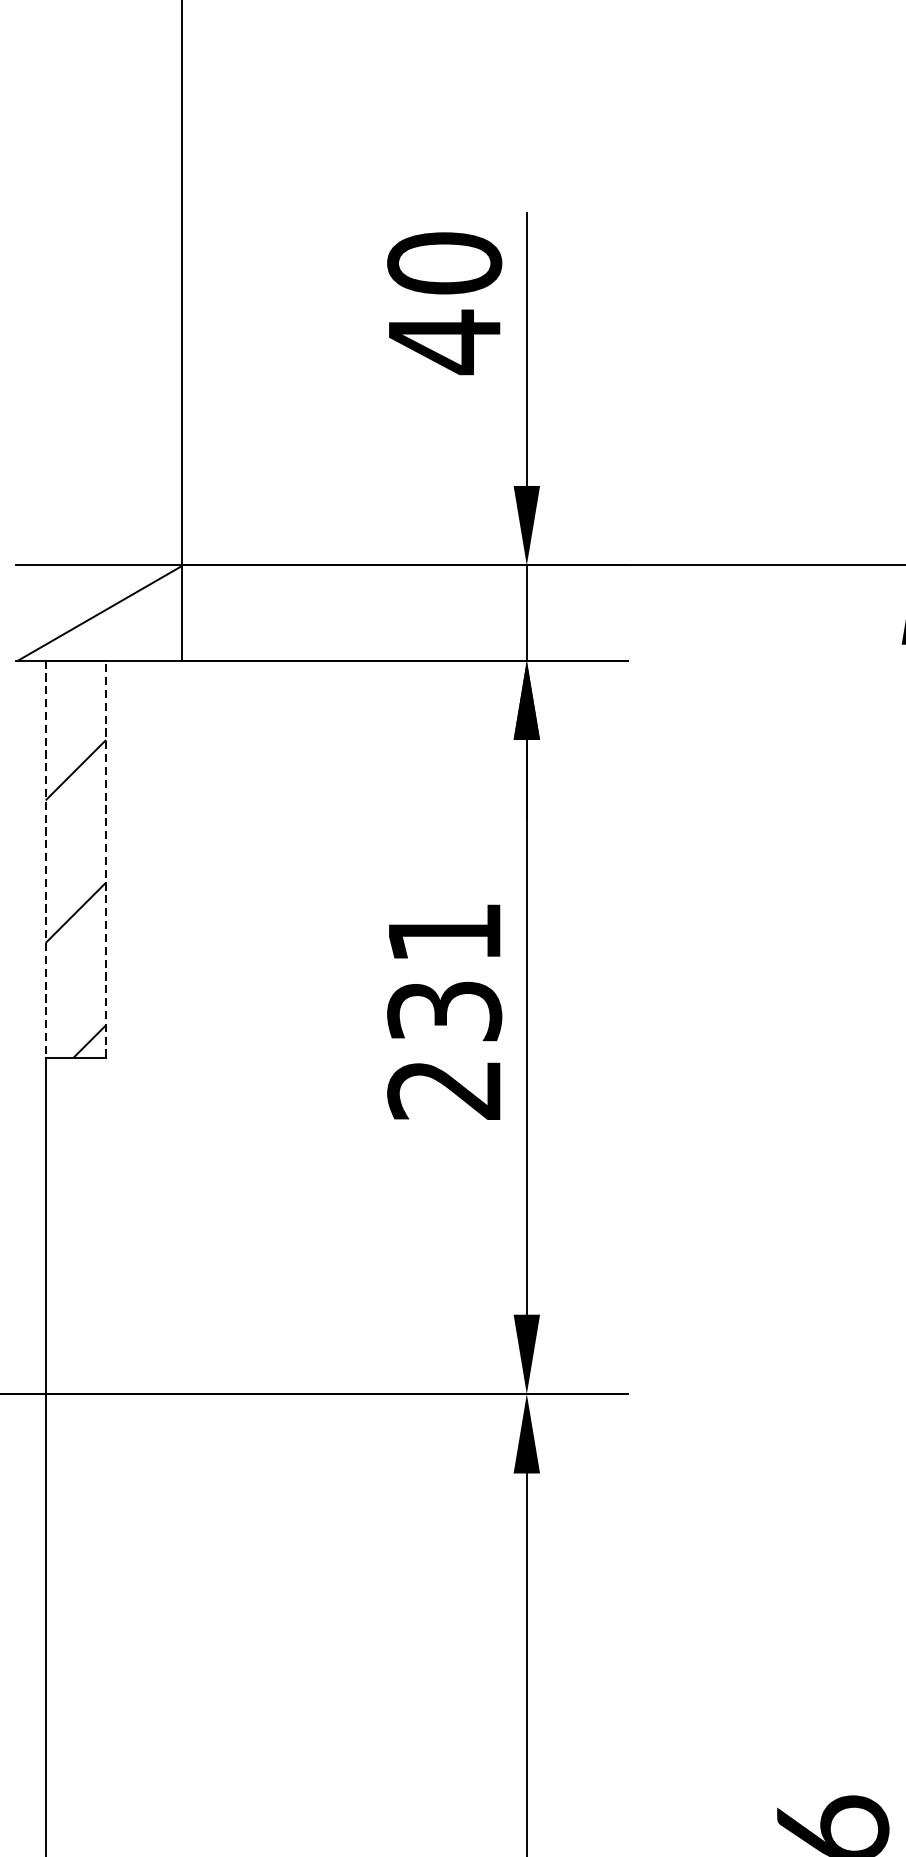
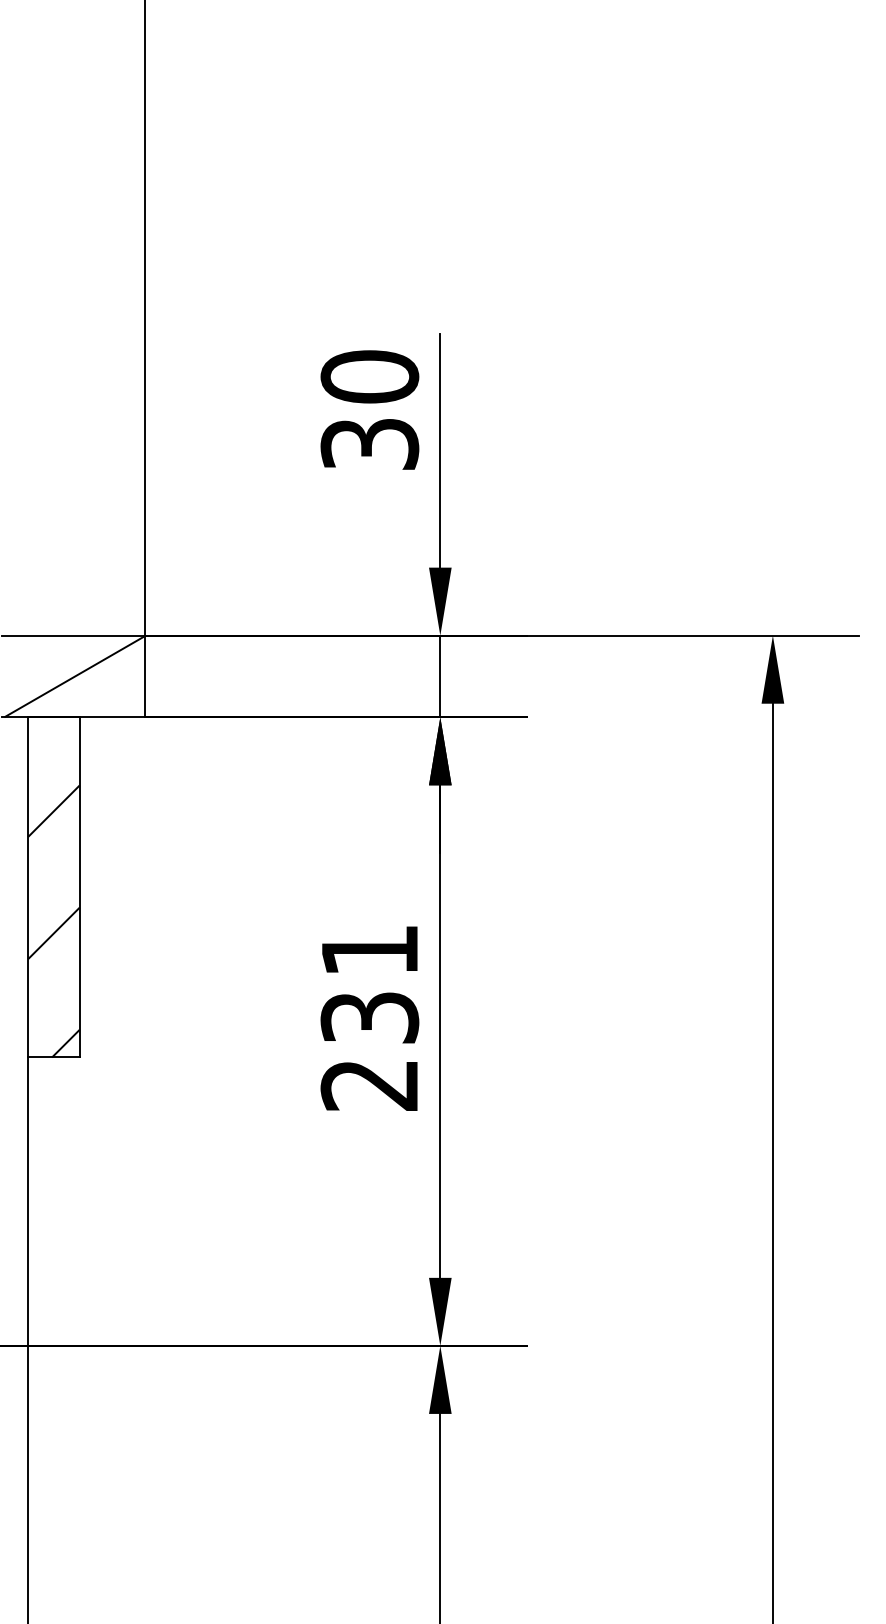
text: (444, 342) -> (369, 444), 40 -> 30
line: (105, 858) -> (79, 886), dashed -> solid
line: (46, 859) -> (28, 887), dashed -> solid

